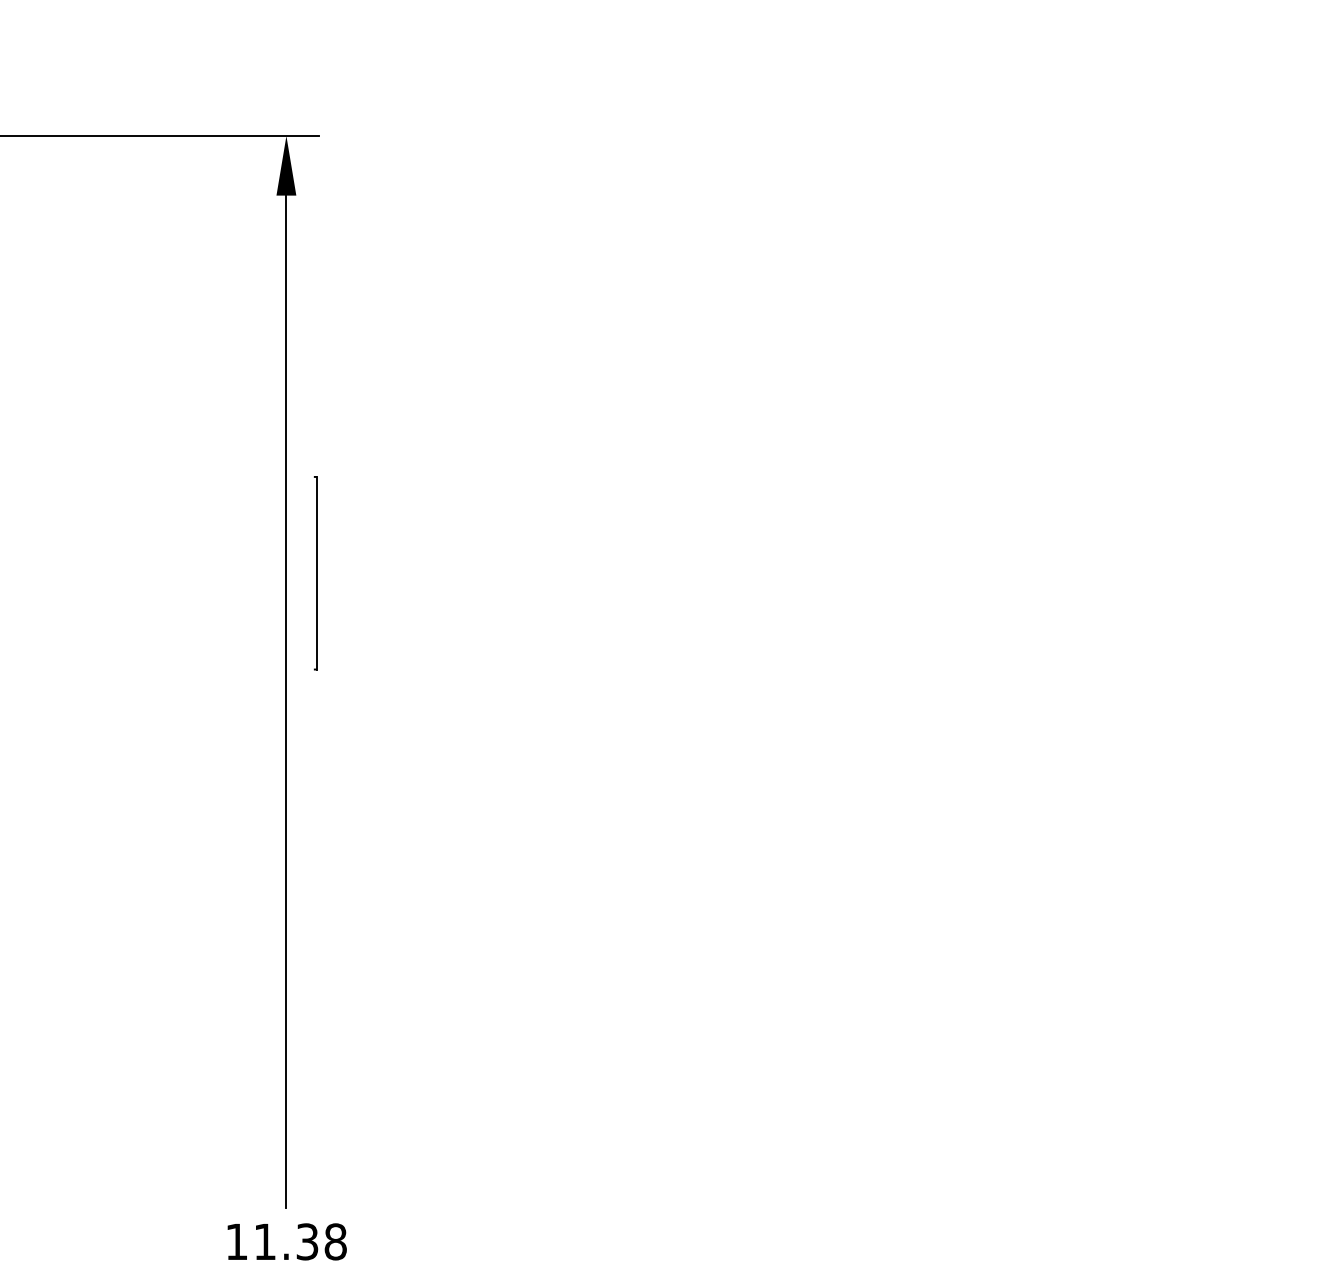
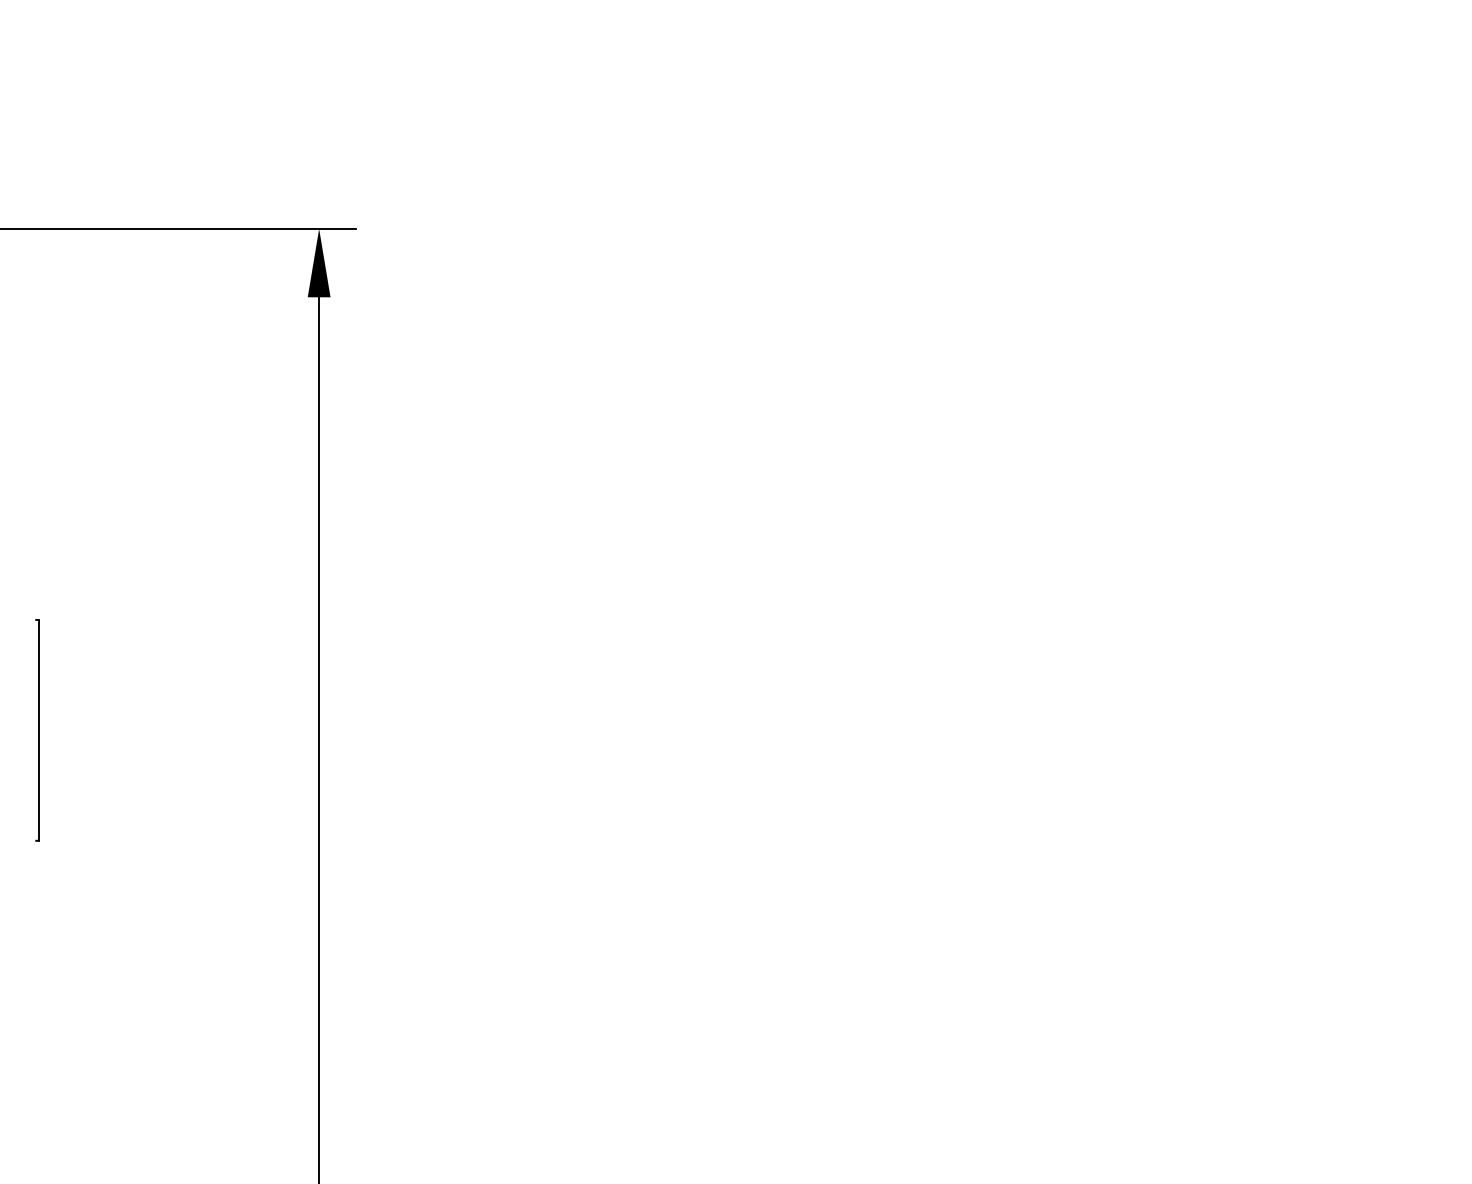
part: (315, 573) -> (37, 730), moved

